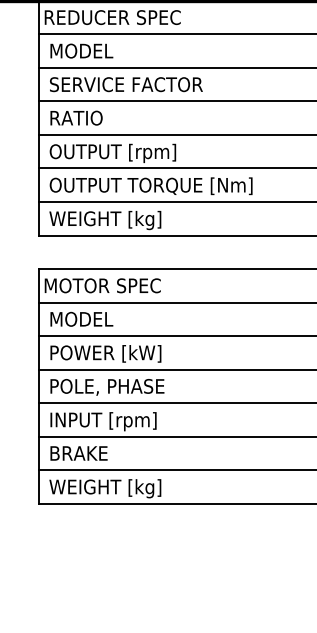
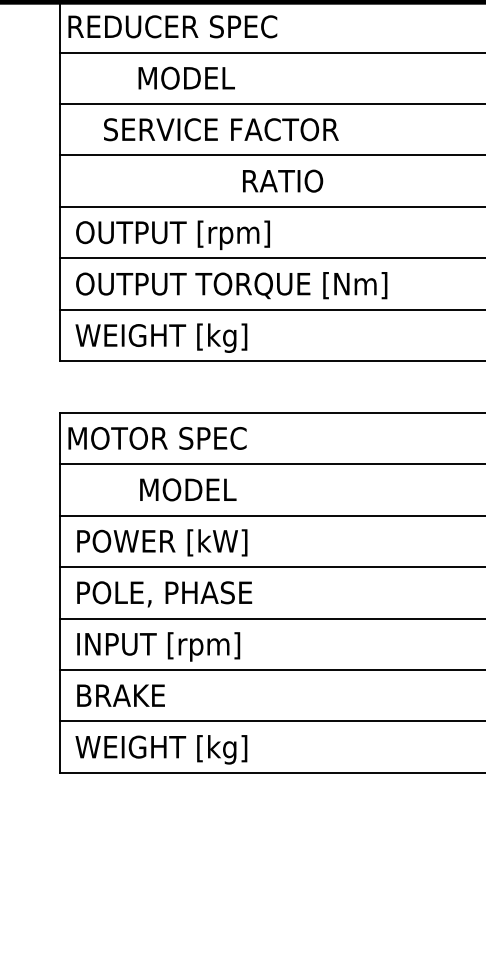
text: (81, 50) -> (186, 77), moved
text: (126, 84) -> (221, 129), moved
text: (76, 117) -> (282, 180), moved
text: (81, 318) -> (187, 488), moved

